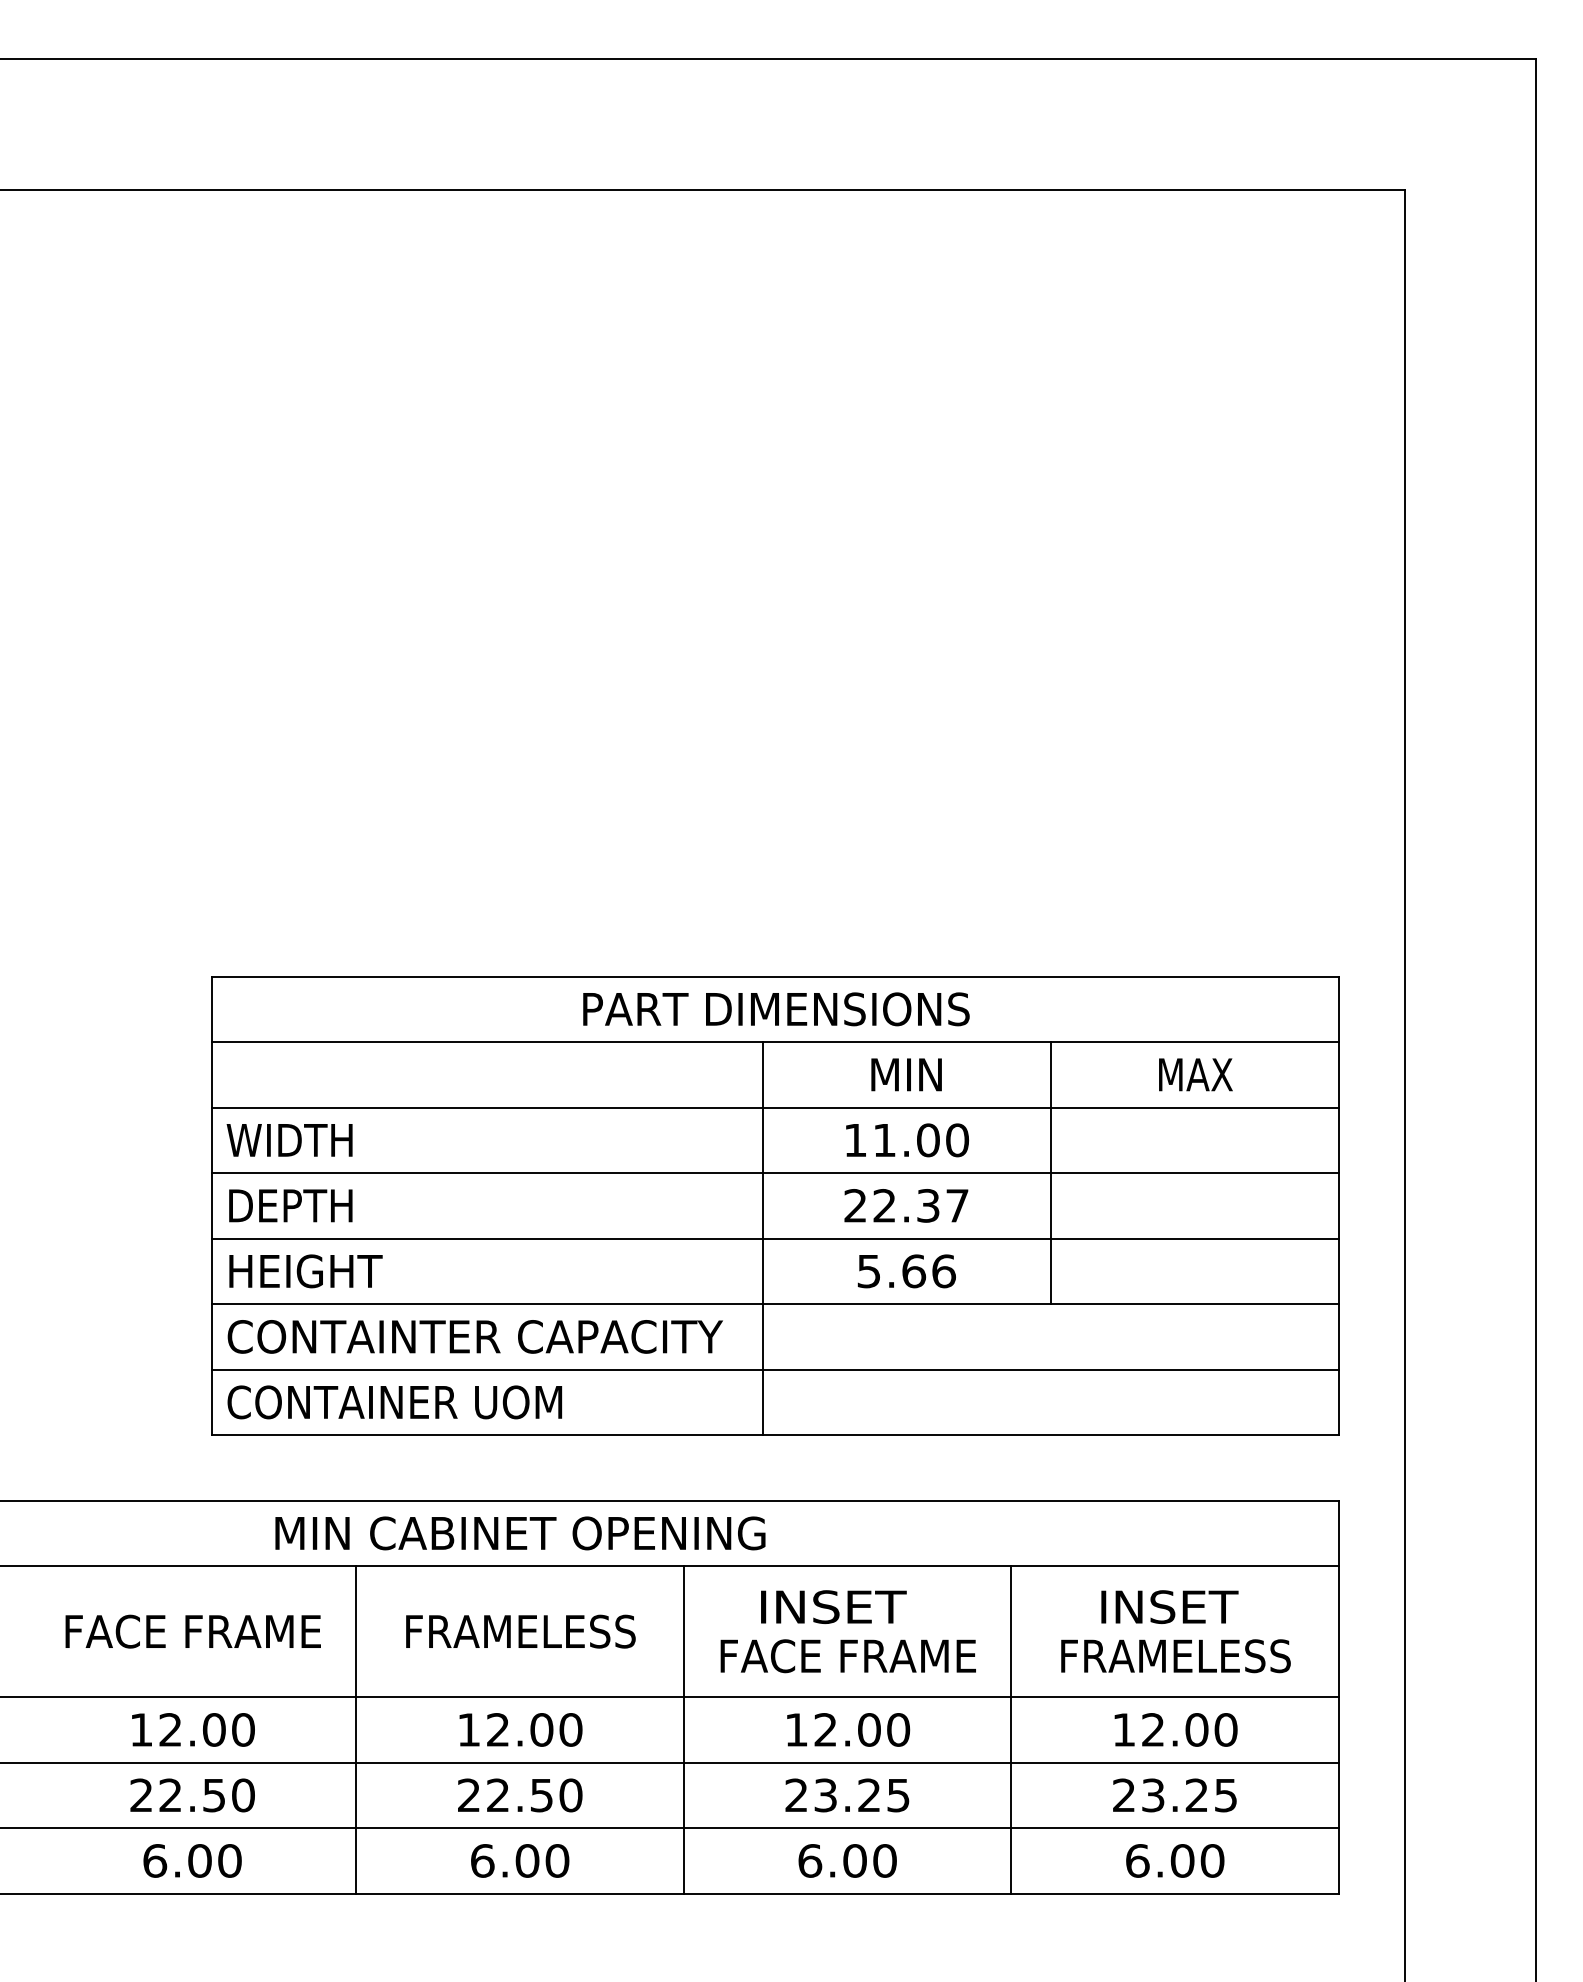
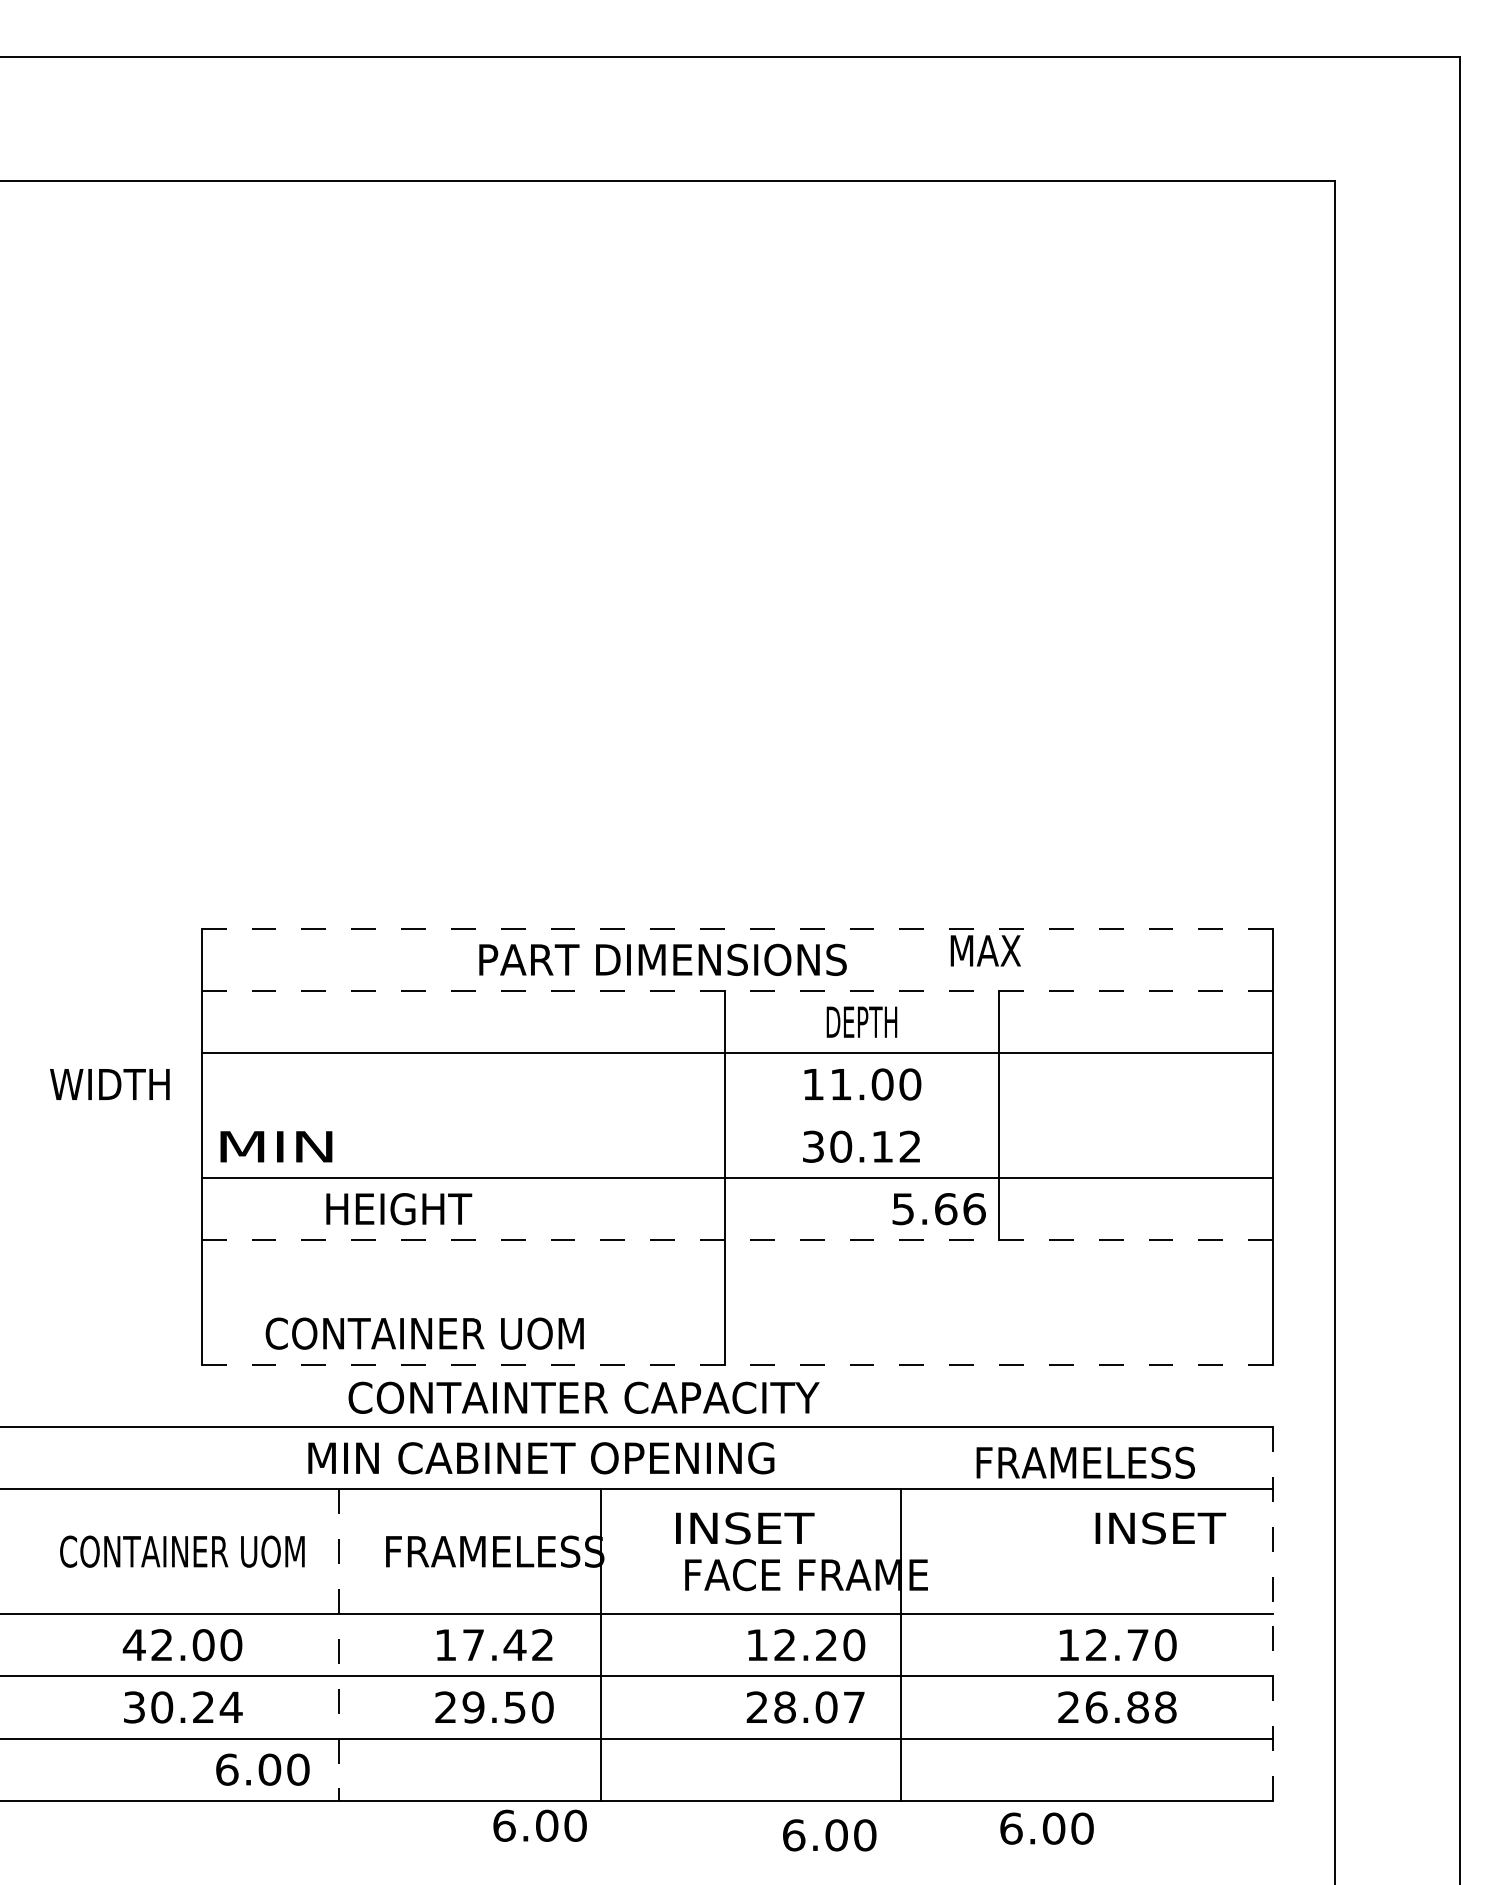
line: (776, 976) -> (738, 928), solid -> dashed
text: (776, 1009) -> (663, 960), moved
line: (776, 1042) -> (738, 991), solid -> dashed
text: (906, 1074) -> (861, 1021), MIN -> DEPTH
text: (1195, 1074) -> (985, 950), moved
text: (289, 1140) -> (109, 1084), moved
line: (775, 1173) -> (737, 1116), removed
text: (290, 1205) -> (276, 1146), DEPTH -> MIN
text: (906, 1205) -> (861, 1146), 22.37 -> 30.12
text: (305, 1271) -> (398, 1209), moved
text: (906, 1271) -> (938, 1209), moved
line: (776, 1304) -> (738, 1240), solid -> dashed
text: (474, 1336) -> (583, 1397), moved
line: (775, 1369) -> (737, 1302), removed
text: (394, 1402) -> (424, 1333), moved
line: (776, 1435) -> (738, 1365), solid -> dashed
text: (520, 1533) -> (541, 1458), moved
text: (1169, 1606) -> (1160, 1527), moved
text: (833, 1607) -> (744, 1528), moved
text: (191, 1631) -> (181, 1551), FACE FRAME -> CONTAINER UOM
text: (1175, 1656) -> (1085, 1463), moved
line: (1338, 1697) -> (1272, 1614), solid -> dashed
text: (141, 1729) -> (134, 1644), 12.00 -> 42.00
line: (356, 1729) -> (338, 1644), solid -> dashed
text: (534, 1729) -> (508, 1644), 12.00 -> 17.42
line: (683, 1729) -> (600, 1644), moved
text: (869, 1729) -> (826, 1644), 12.00 -> 12.20
line: (1011, 1729) -> (900, 1644), moved
text: (1196, 1729) -> (1137, 1644), 12.00 -> 12.70
text: (192, 1795) -> (182, 1707), 22.50 -> 30.24
text: (497, 1795) -> (472, 1707), 22.50 -> 29.50
text: (861, 1795) -> (819, 1707), 23.25 -> 28.07
text: (1189, 1795) -> (1130, 1707), 23.25 -> 26.88
text: (192, 1860) -> (262, 1769), moved
text: (520, 1860) -> (540, 1825), moved
text: (847, 1860) -> (829, 1834), moved
text: (1175, 1860) -> (1047, 1828), moved

